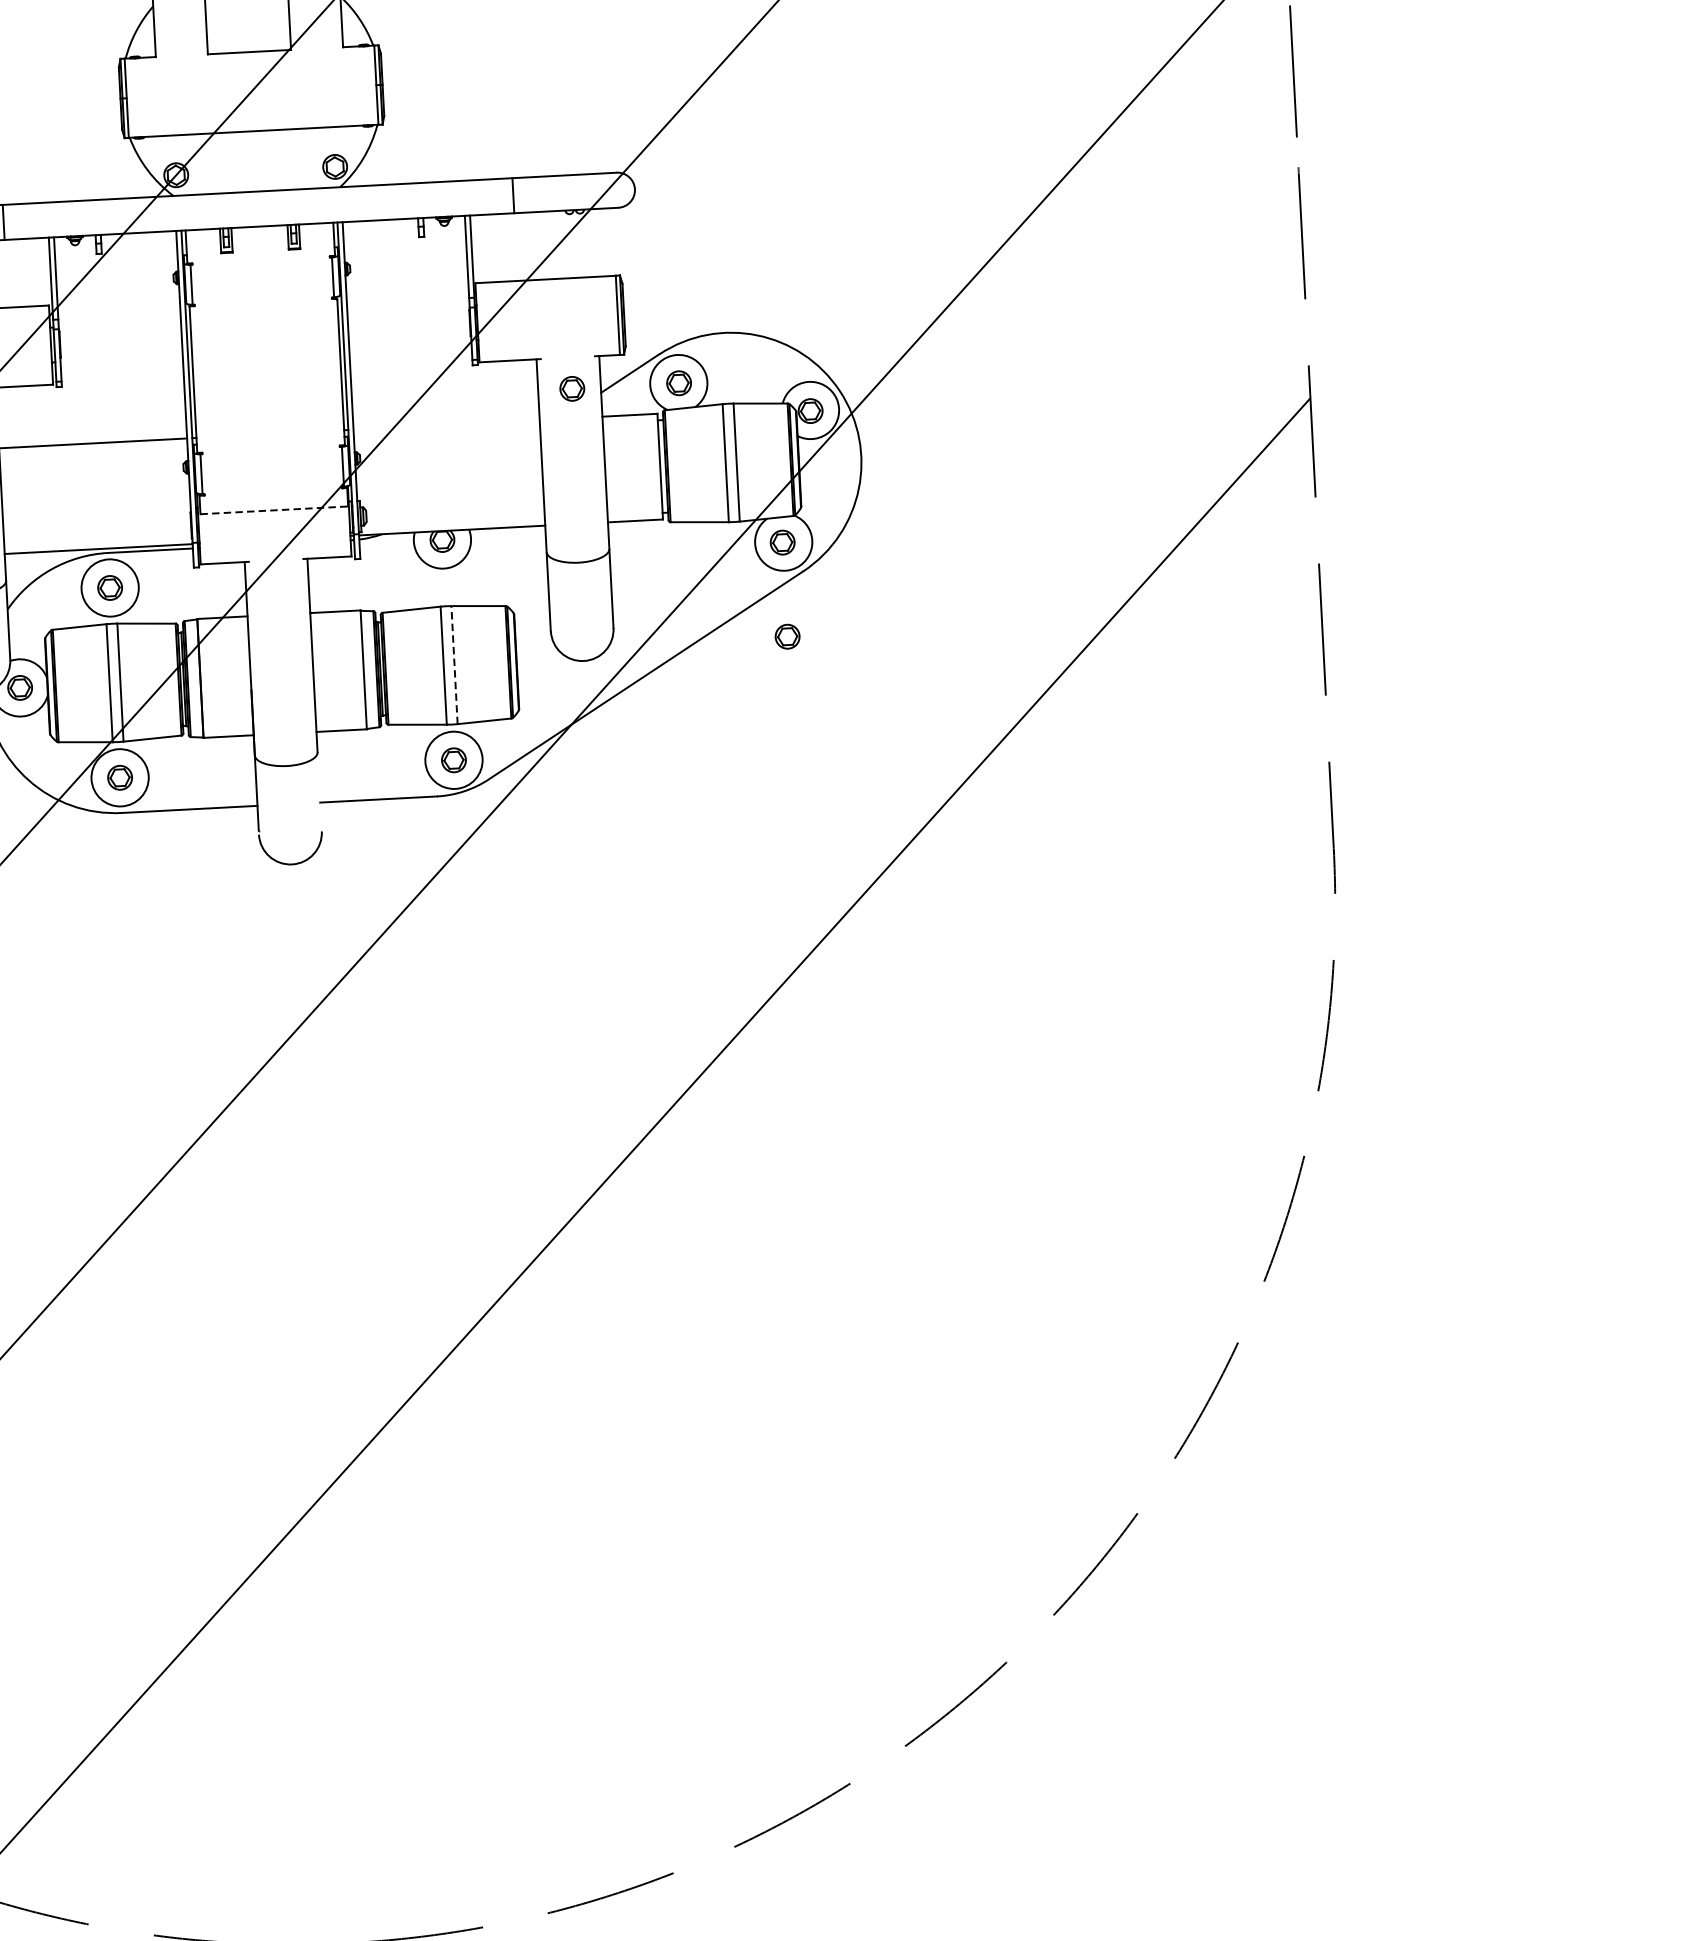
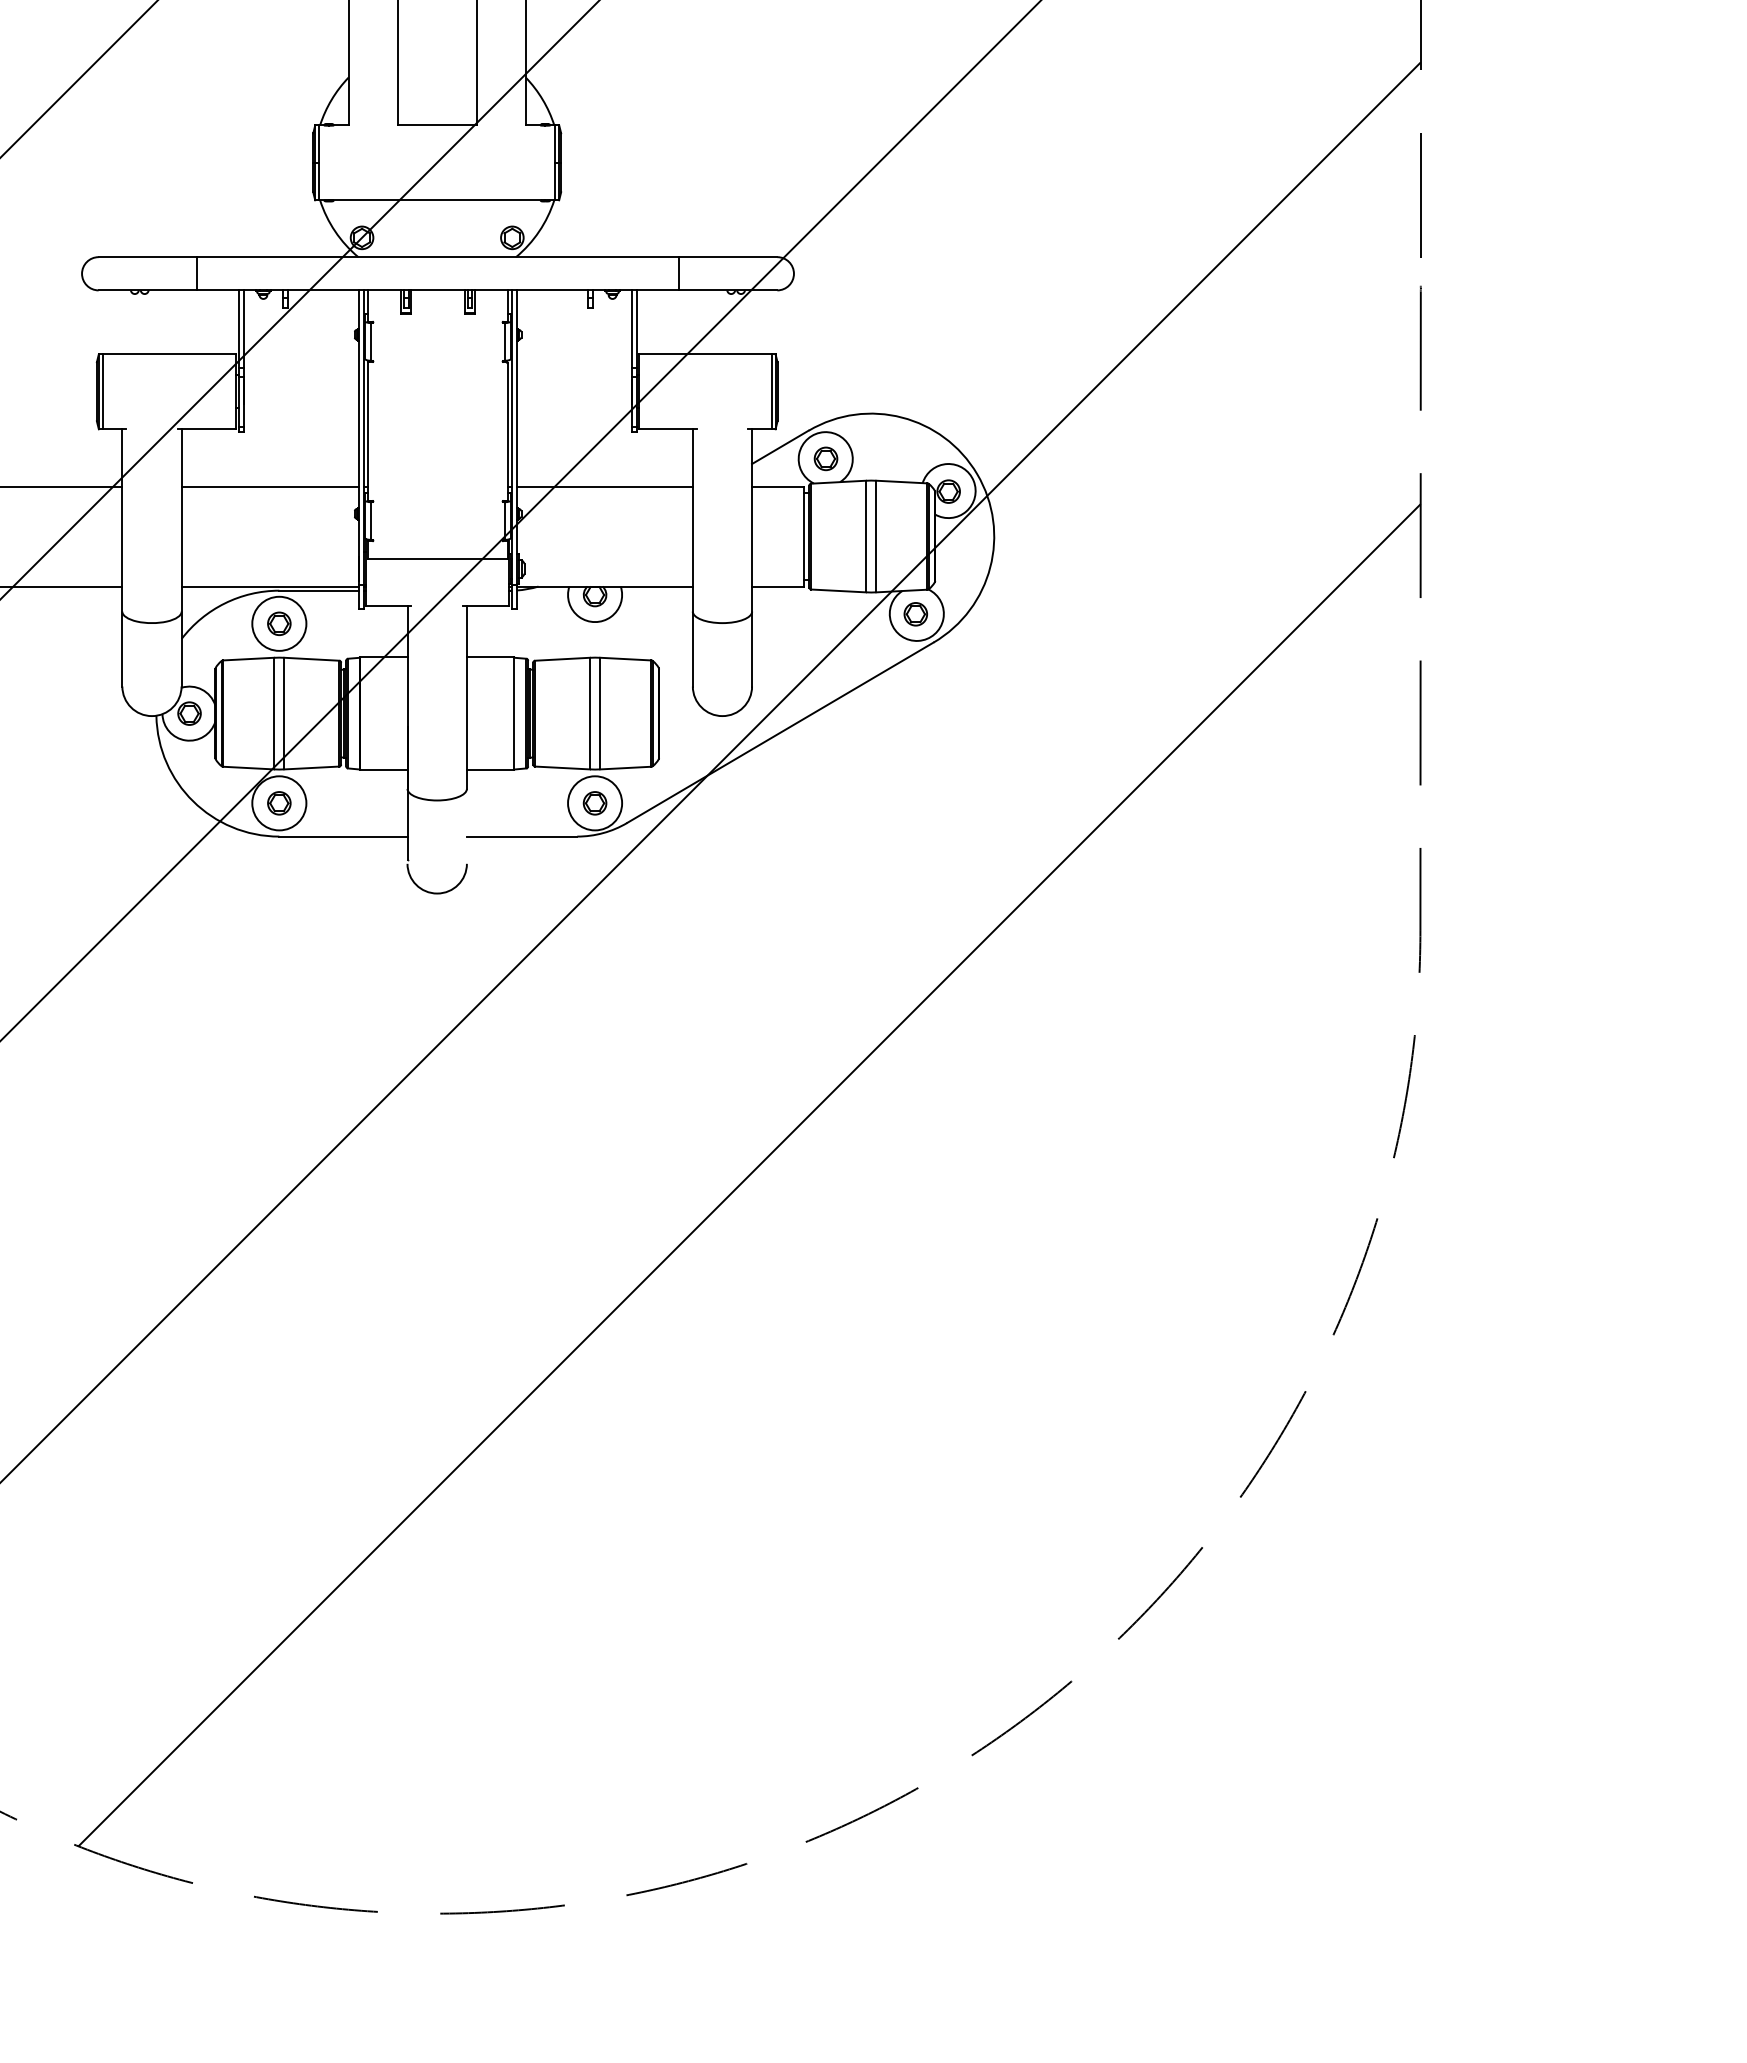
part: (571, 388) -> (724, 458), removed
line: (446, 424) -> (604, 486), added
line: (274, 510) -> (438, 558), dashed -> solid
part: (787, 636) -> (915, 703), removed
line: (454, 665) -> (600, 713), dashed -> solid

